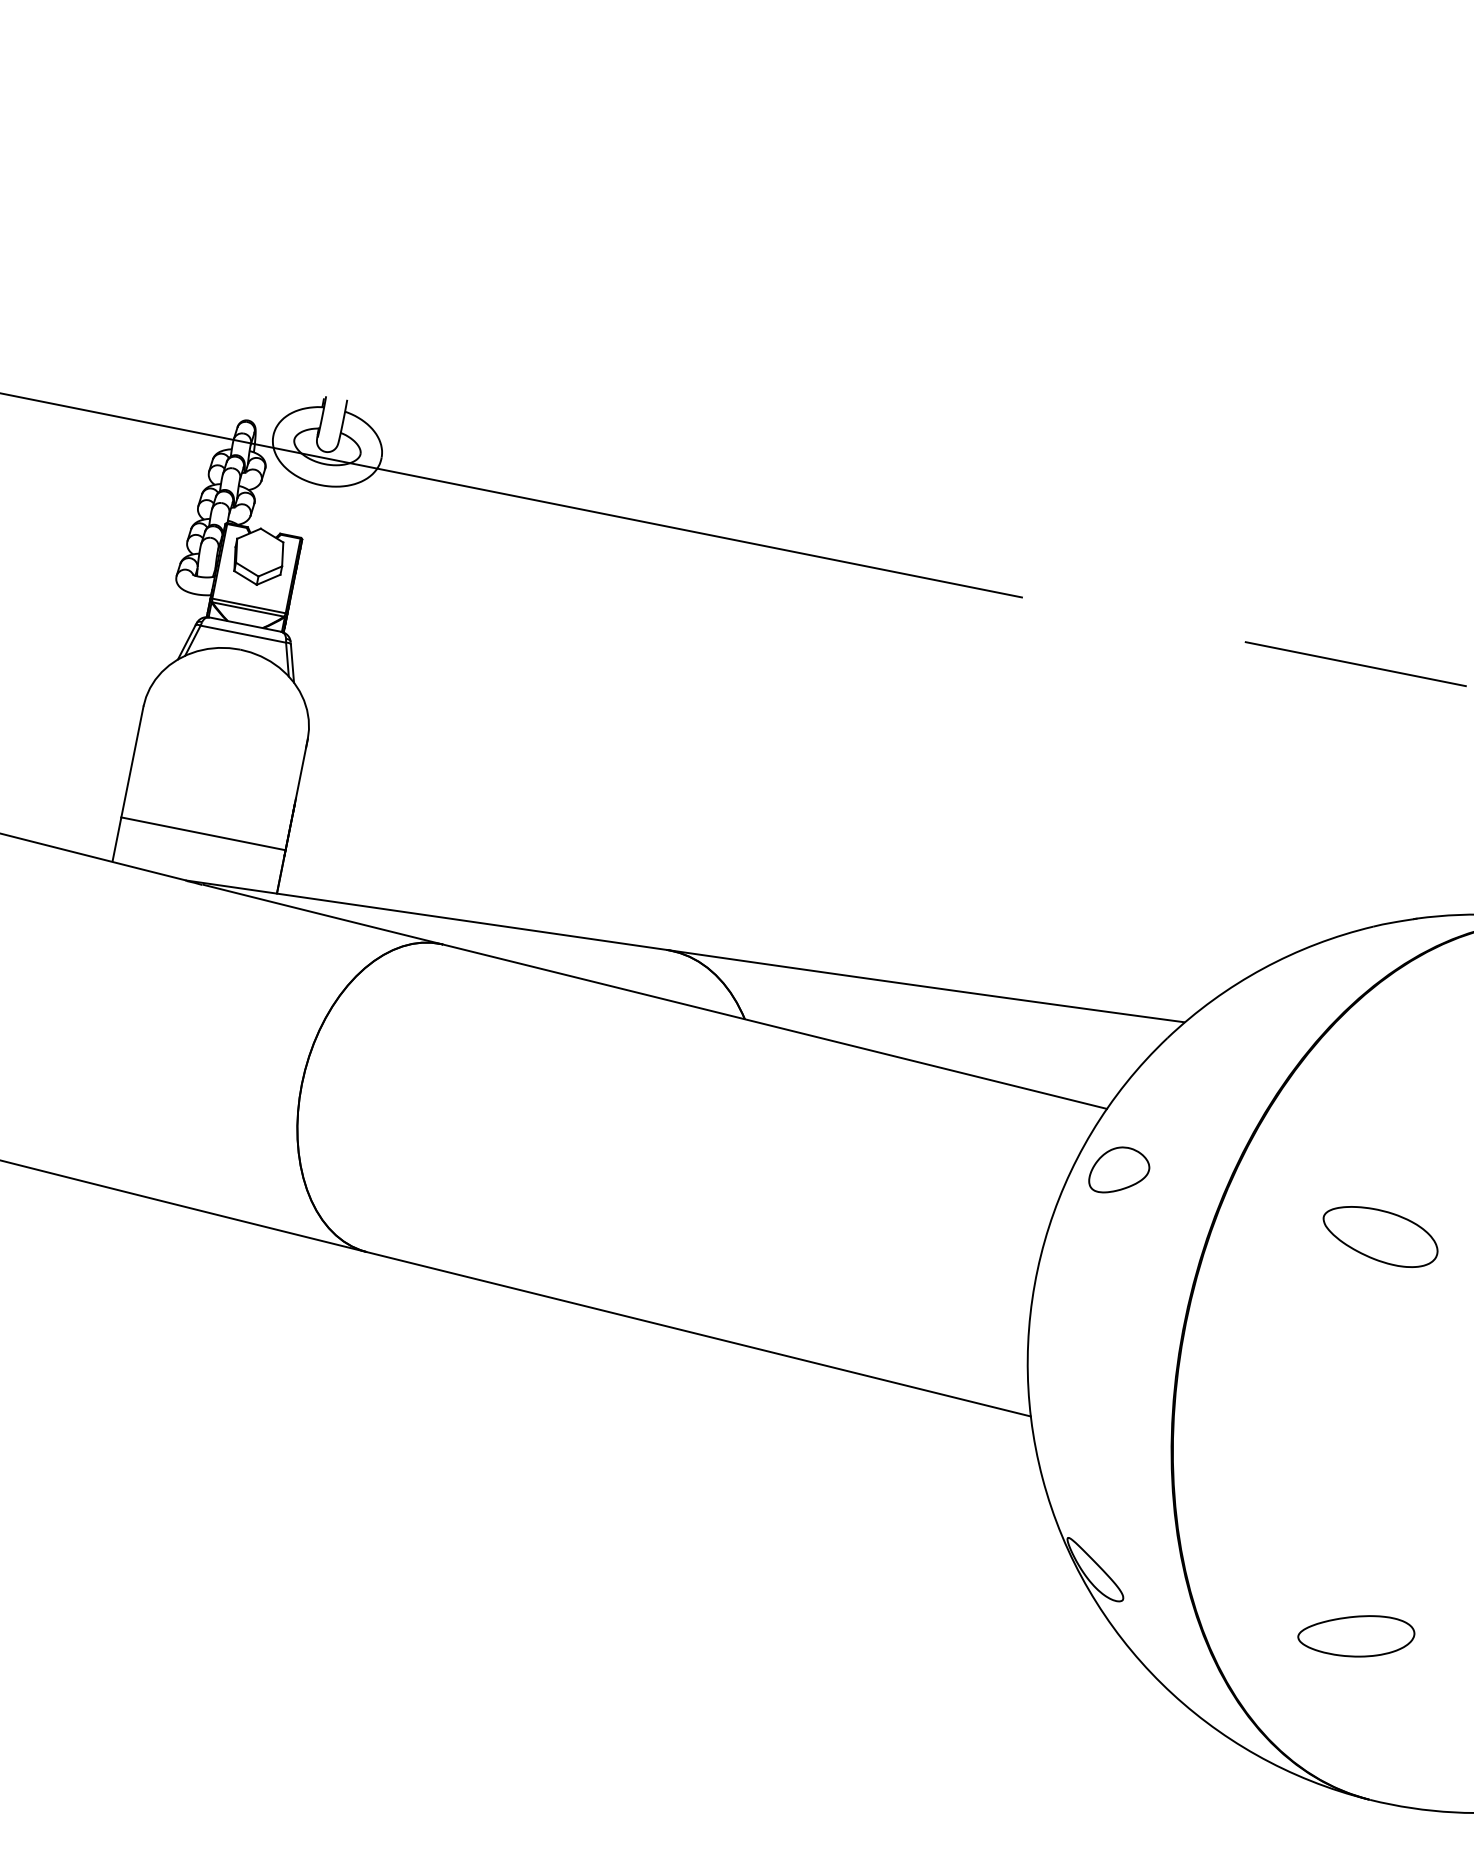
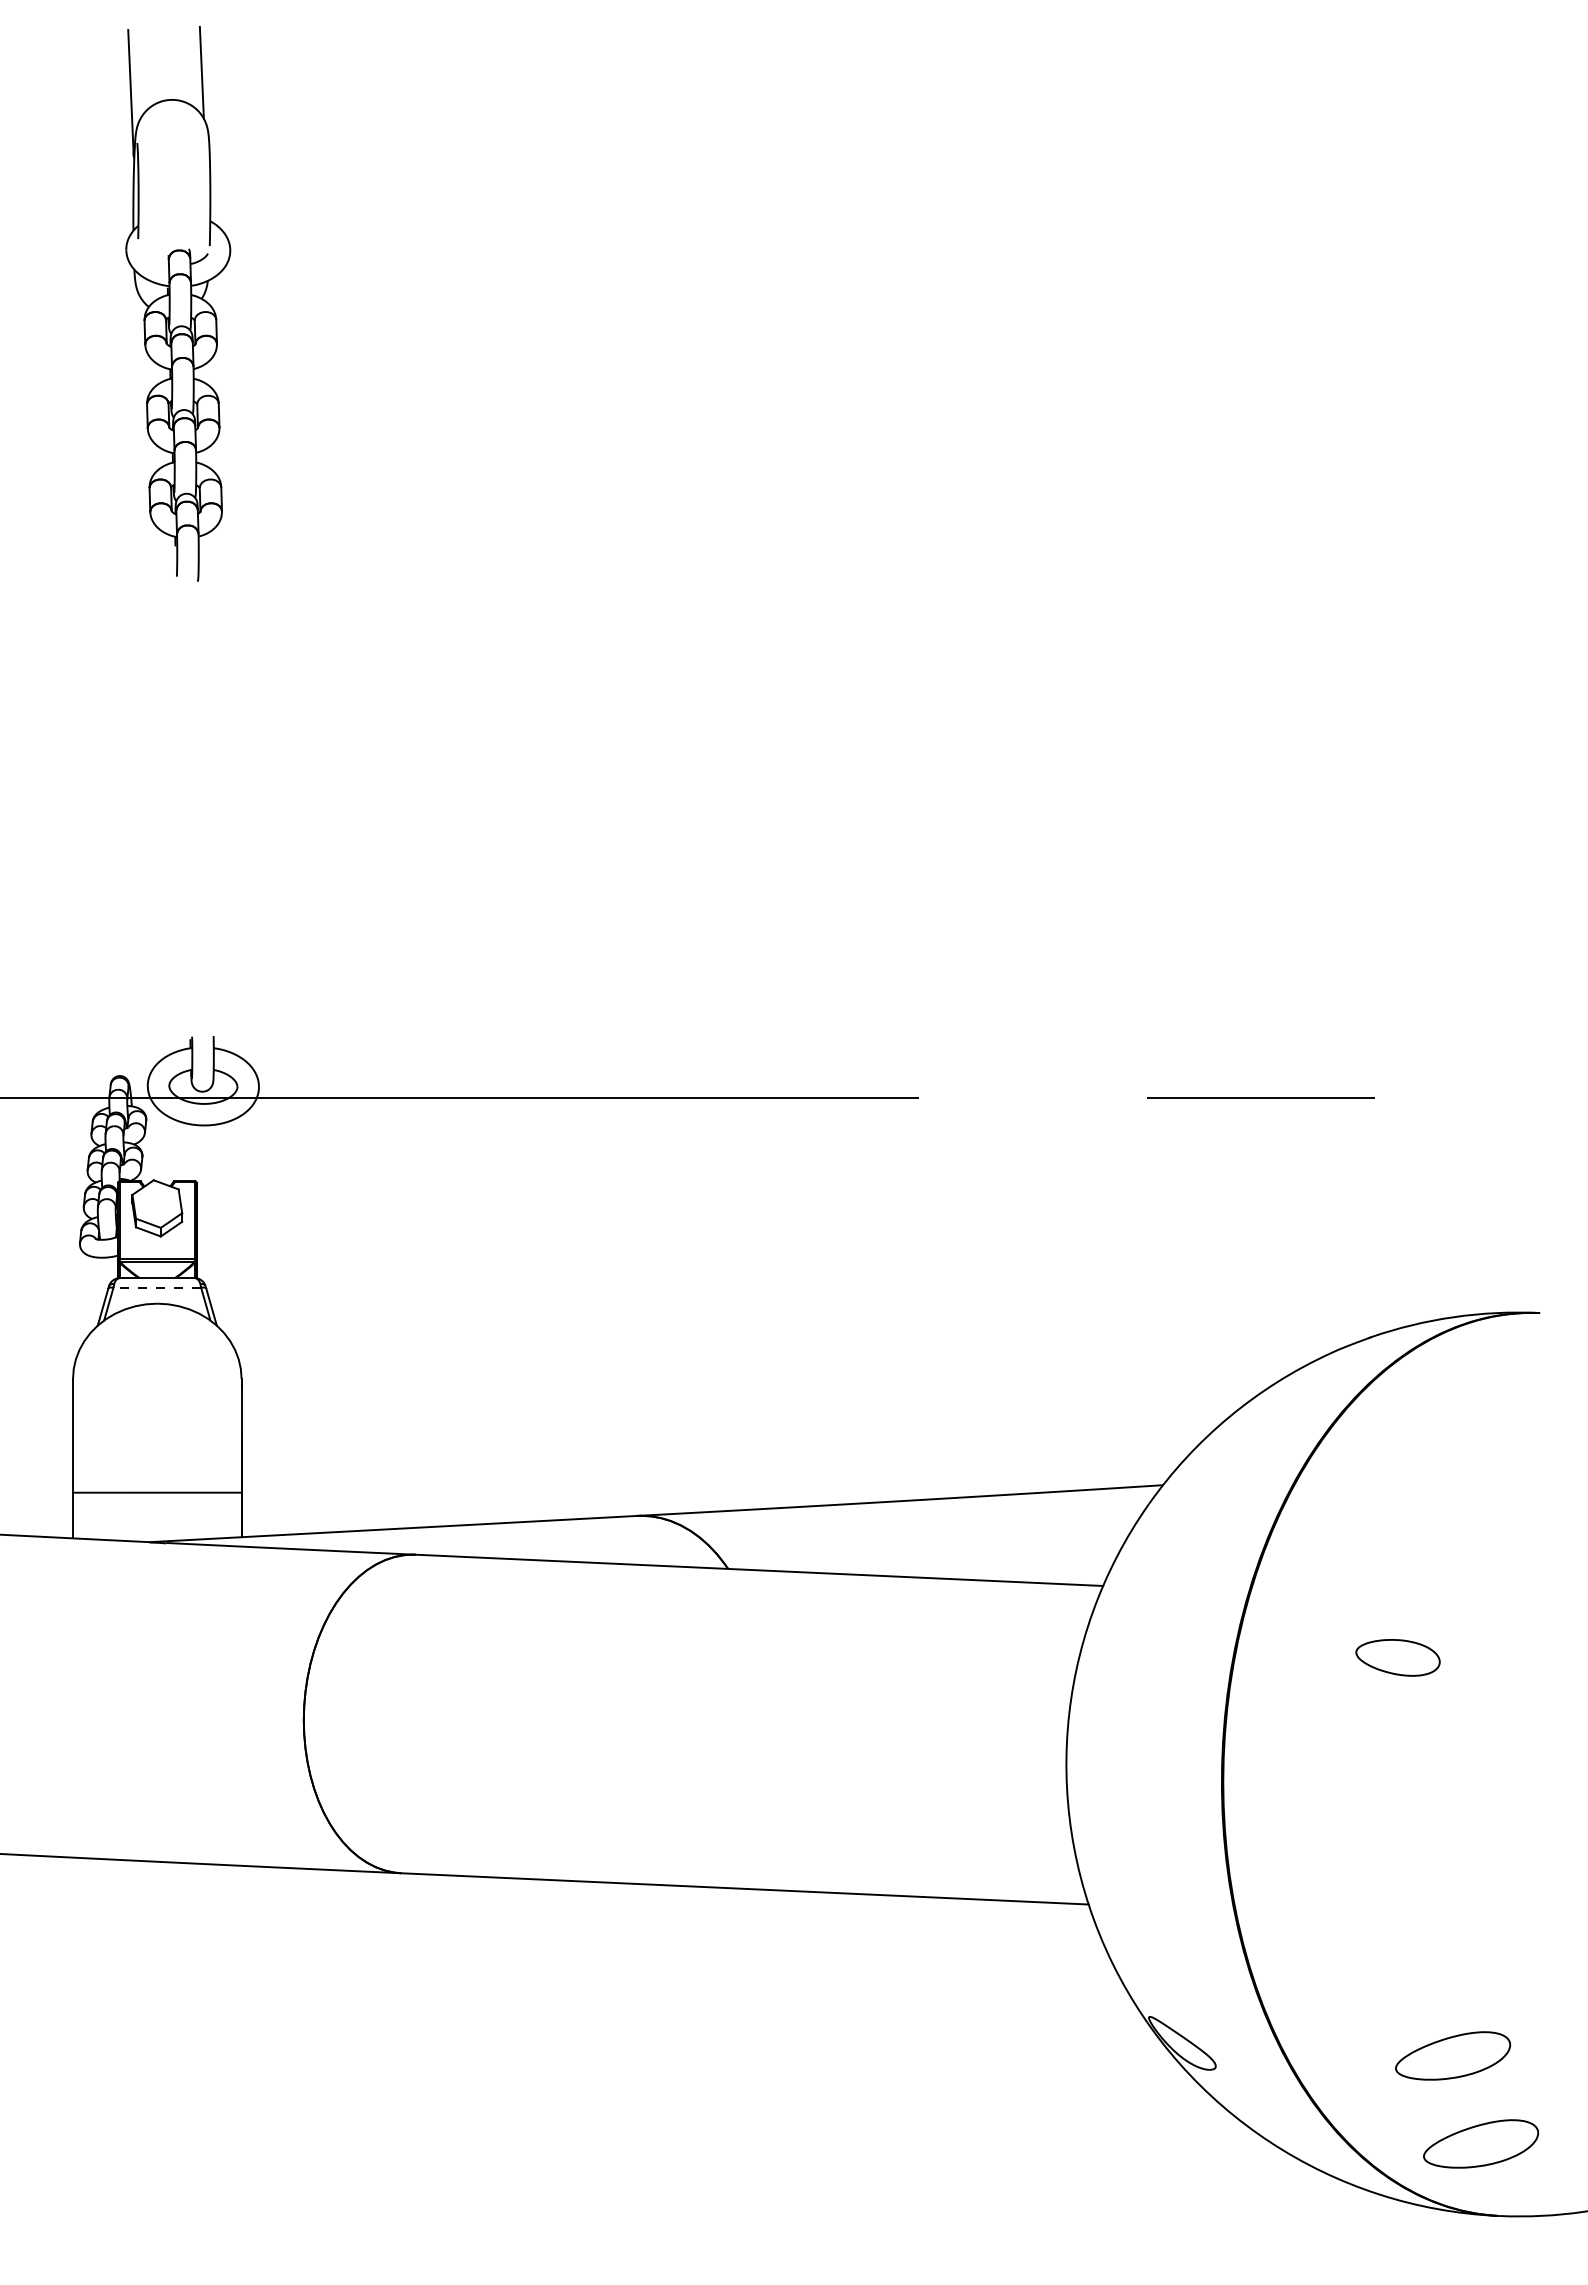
line: (243, 633) -> (157, 1287), solid -> dashed
part: (1119, 1170) -> (1127, 1644), removed
part: (1379, 1235) -> (1397, 1657), size x0.7
part: (1367, 1725) -> (1481, 2143), added

